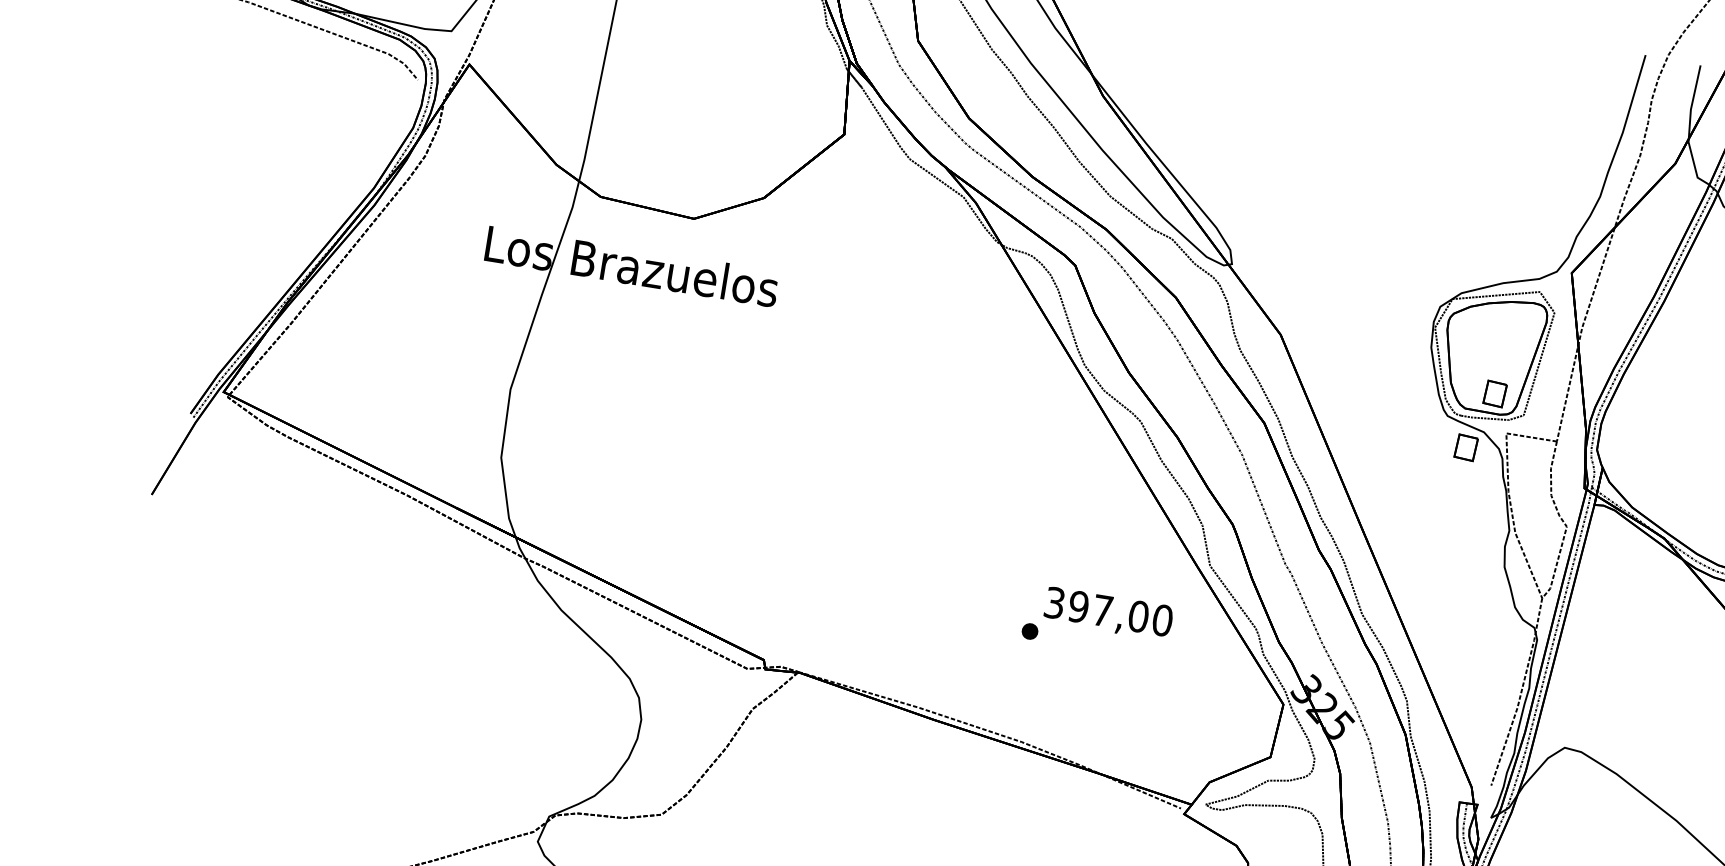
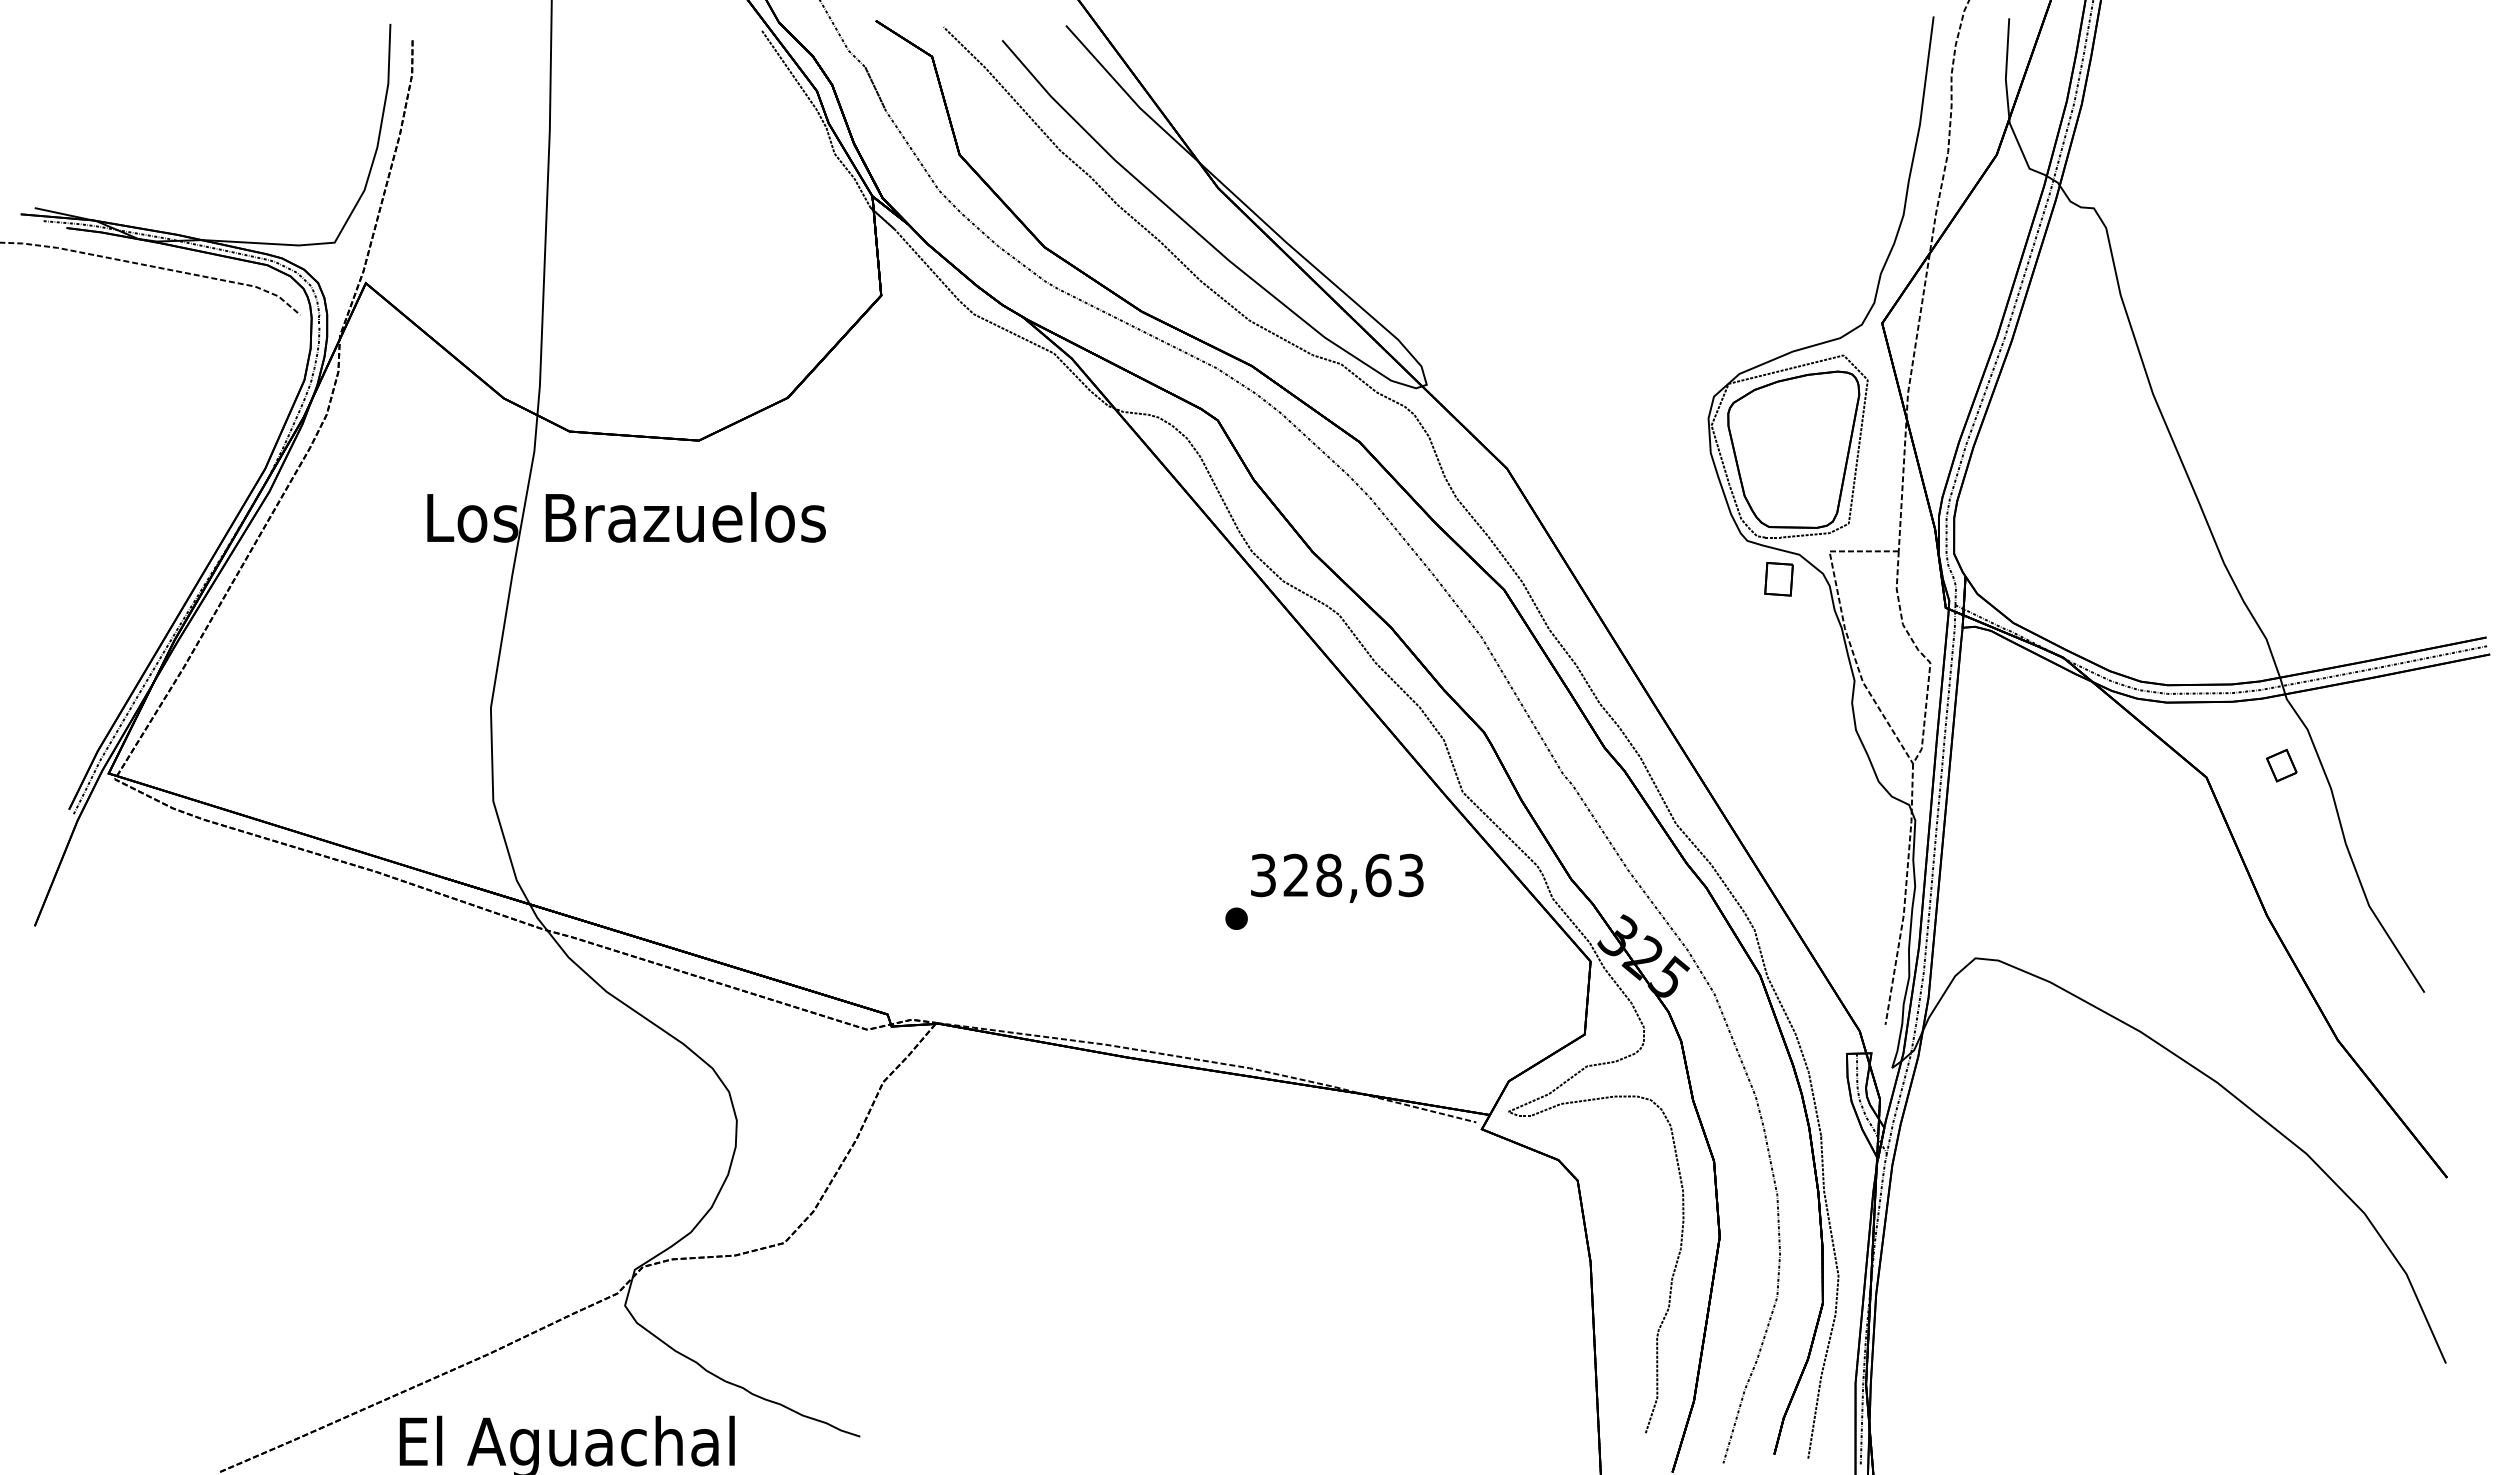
part: (1494, 394) -> (1805, 501), removed
text: (1120, 613) -> (1353, 875), 397,00 -> 328,63

